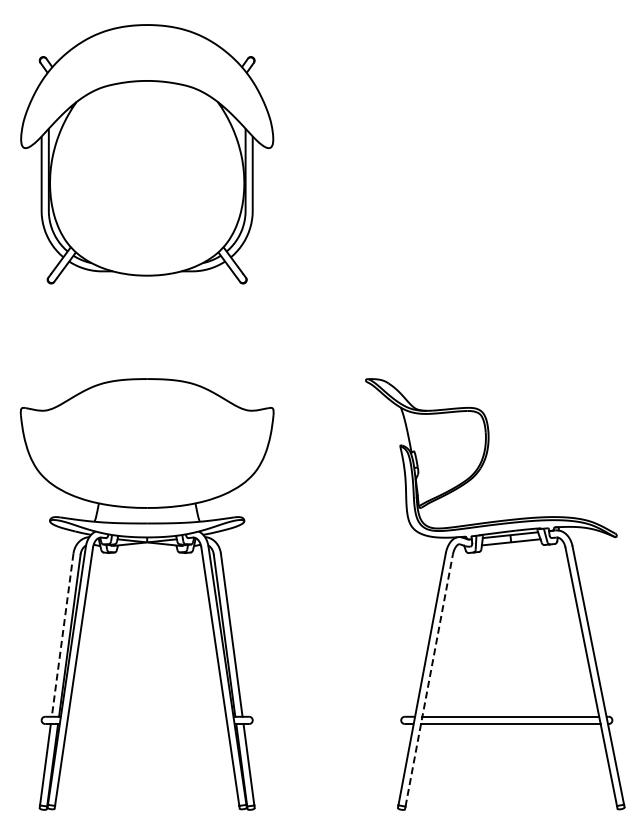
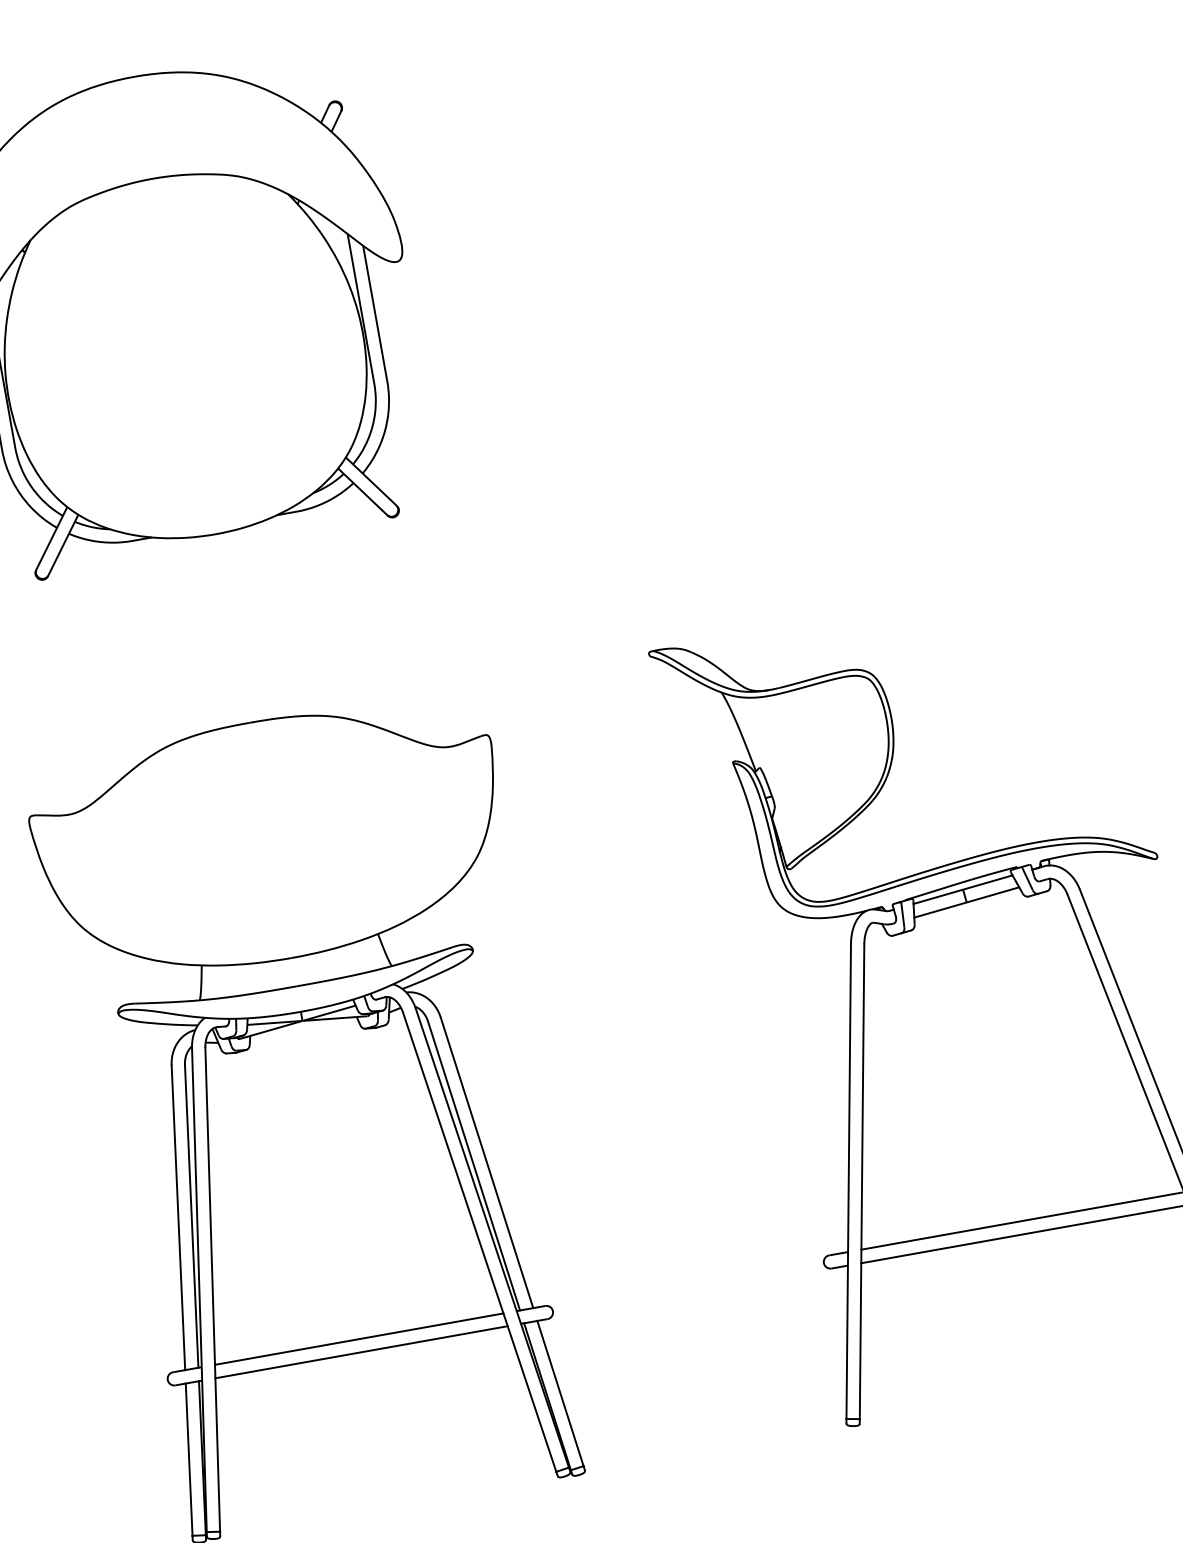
line: (62, 635) -> (178, 1218), dashed -> solid
line: (429, 680) -> (862, 1181), dashed -> solid
line: (147, 716) -> (359, 1338), added
line: (147, 723) -> (361, 1351), added

